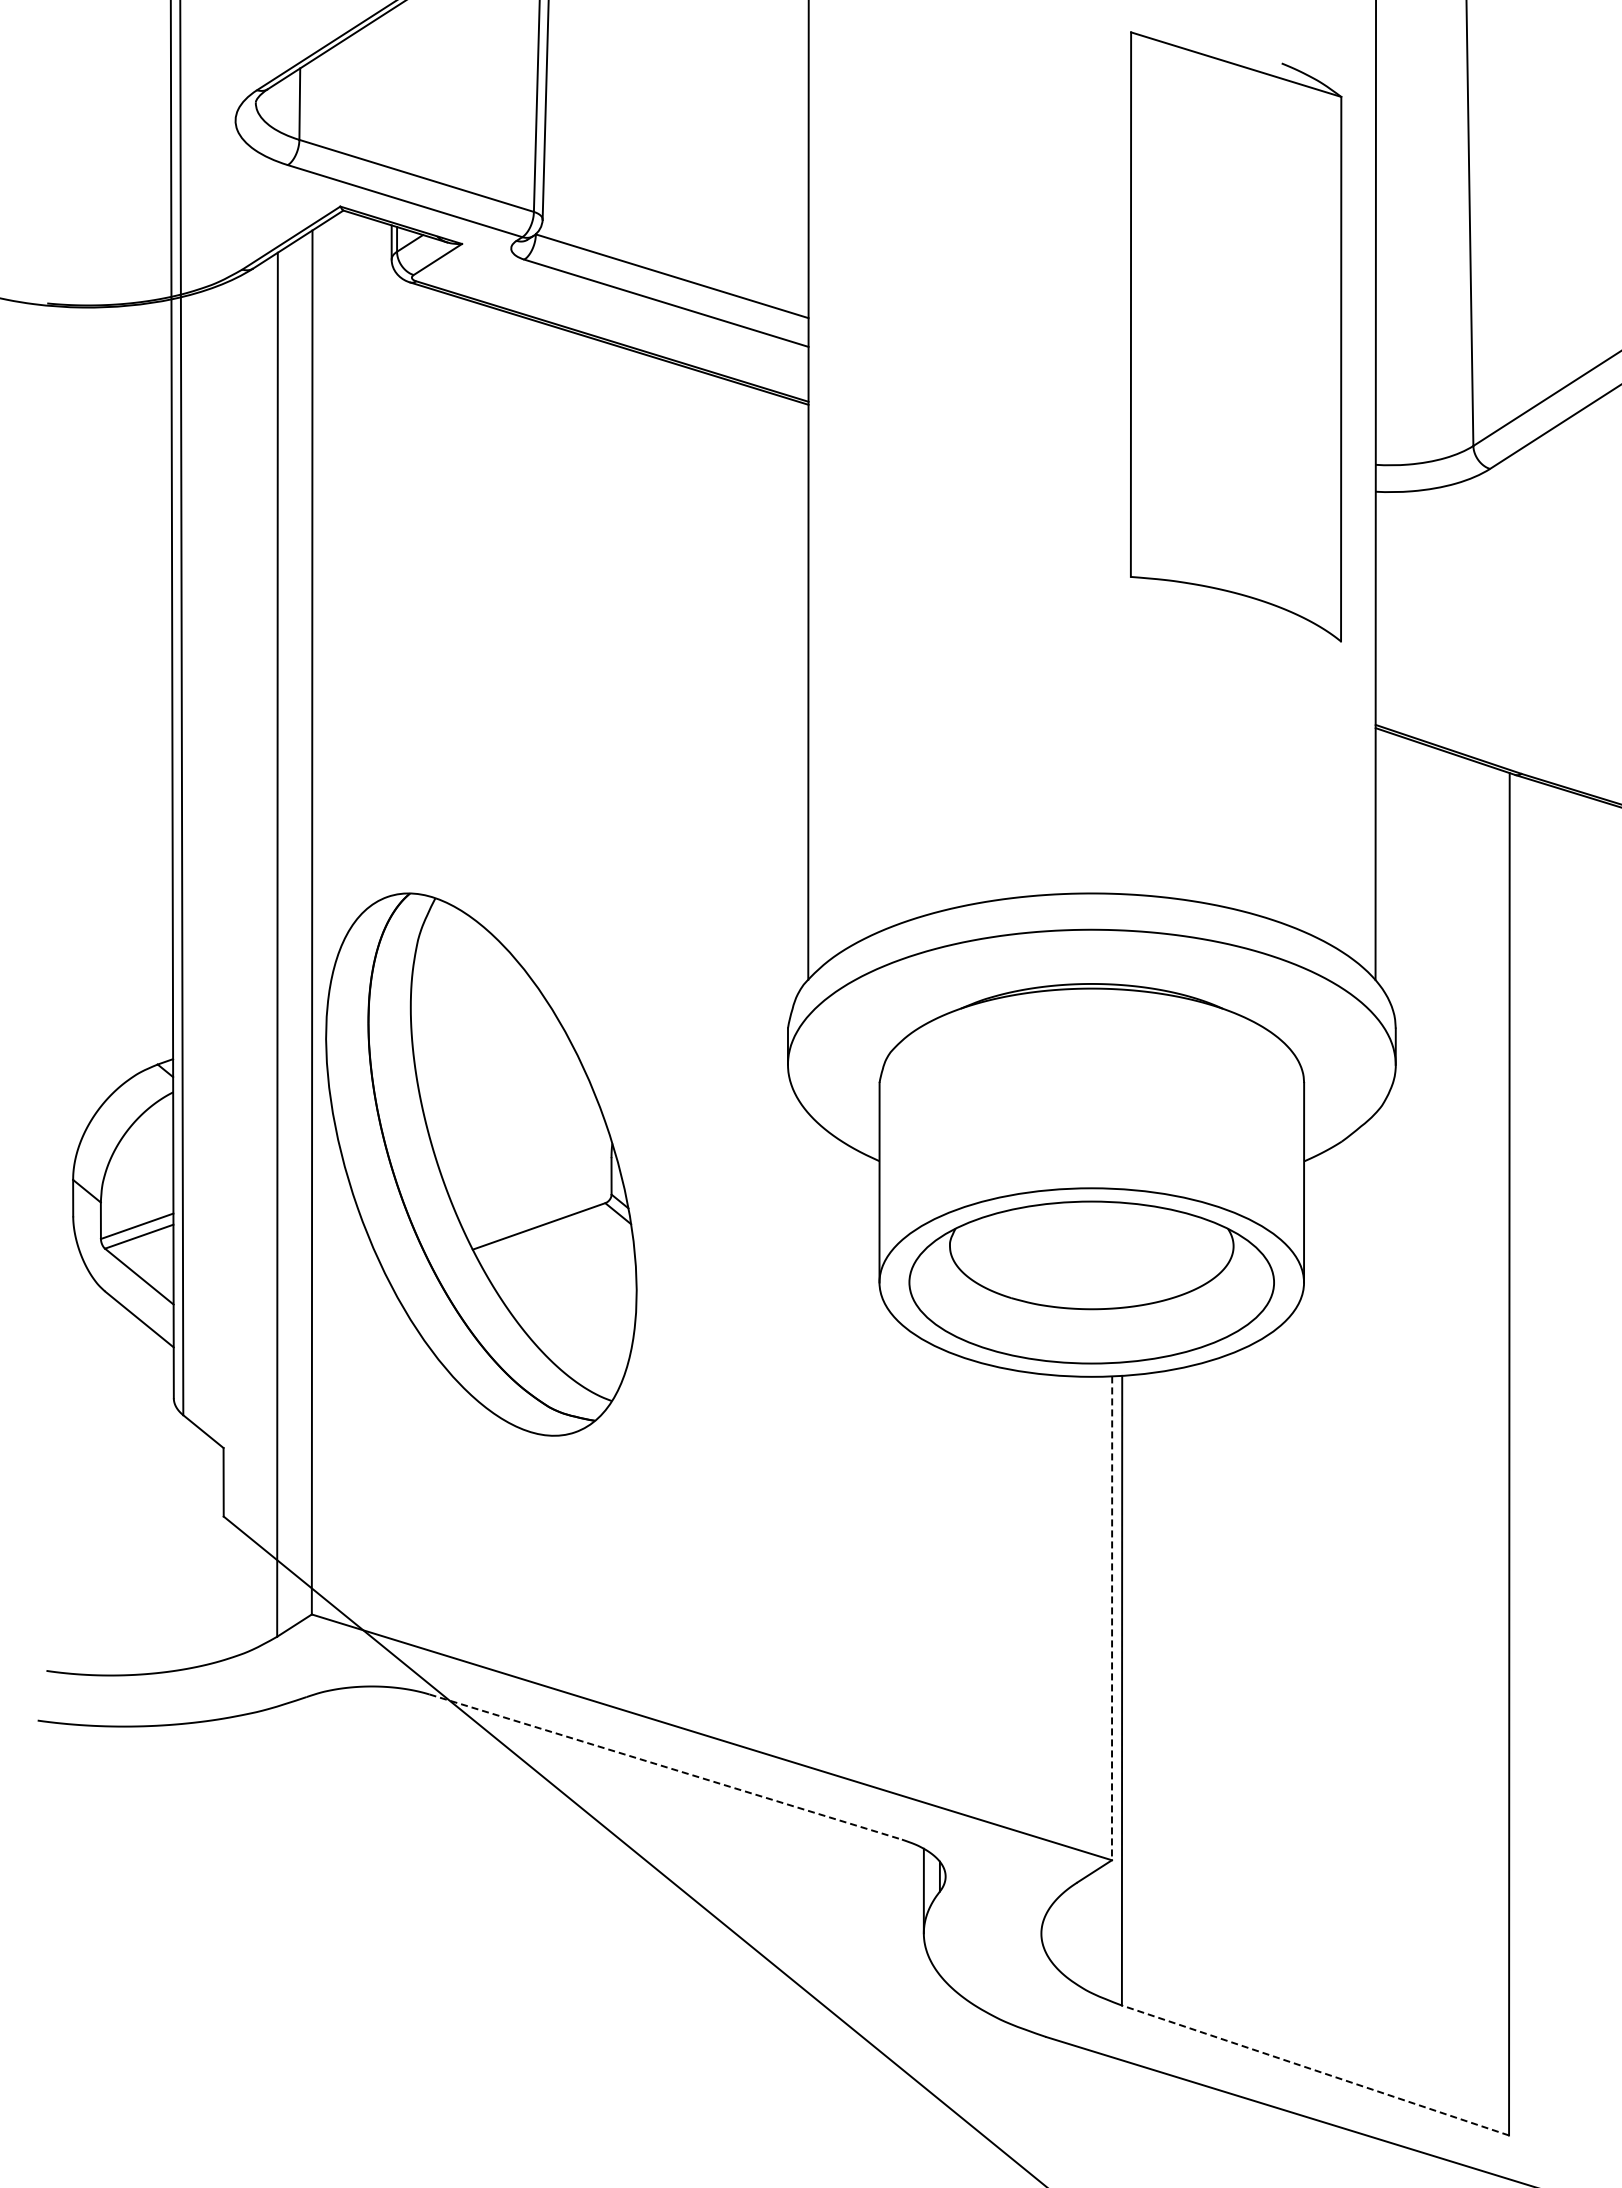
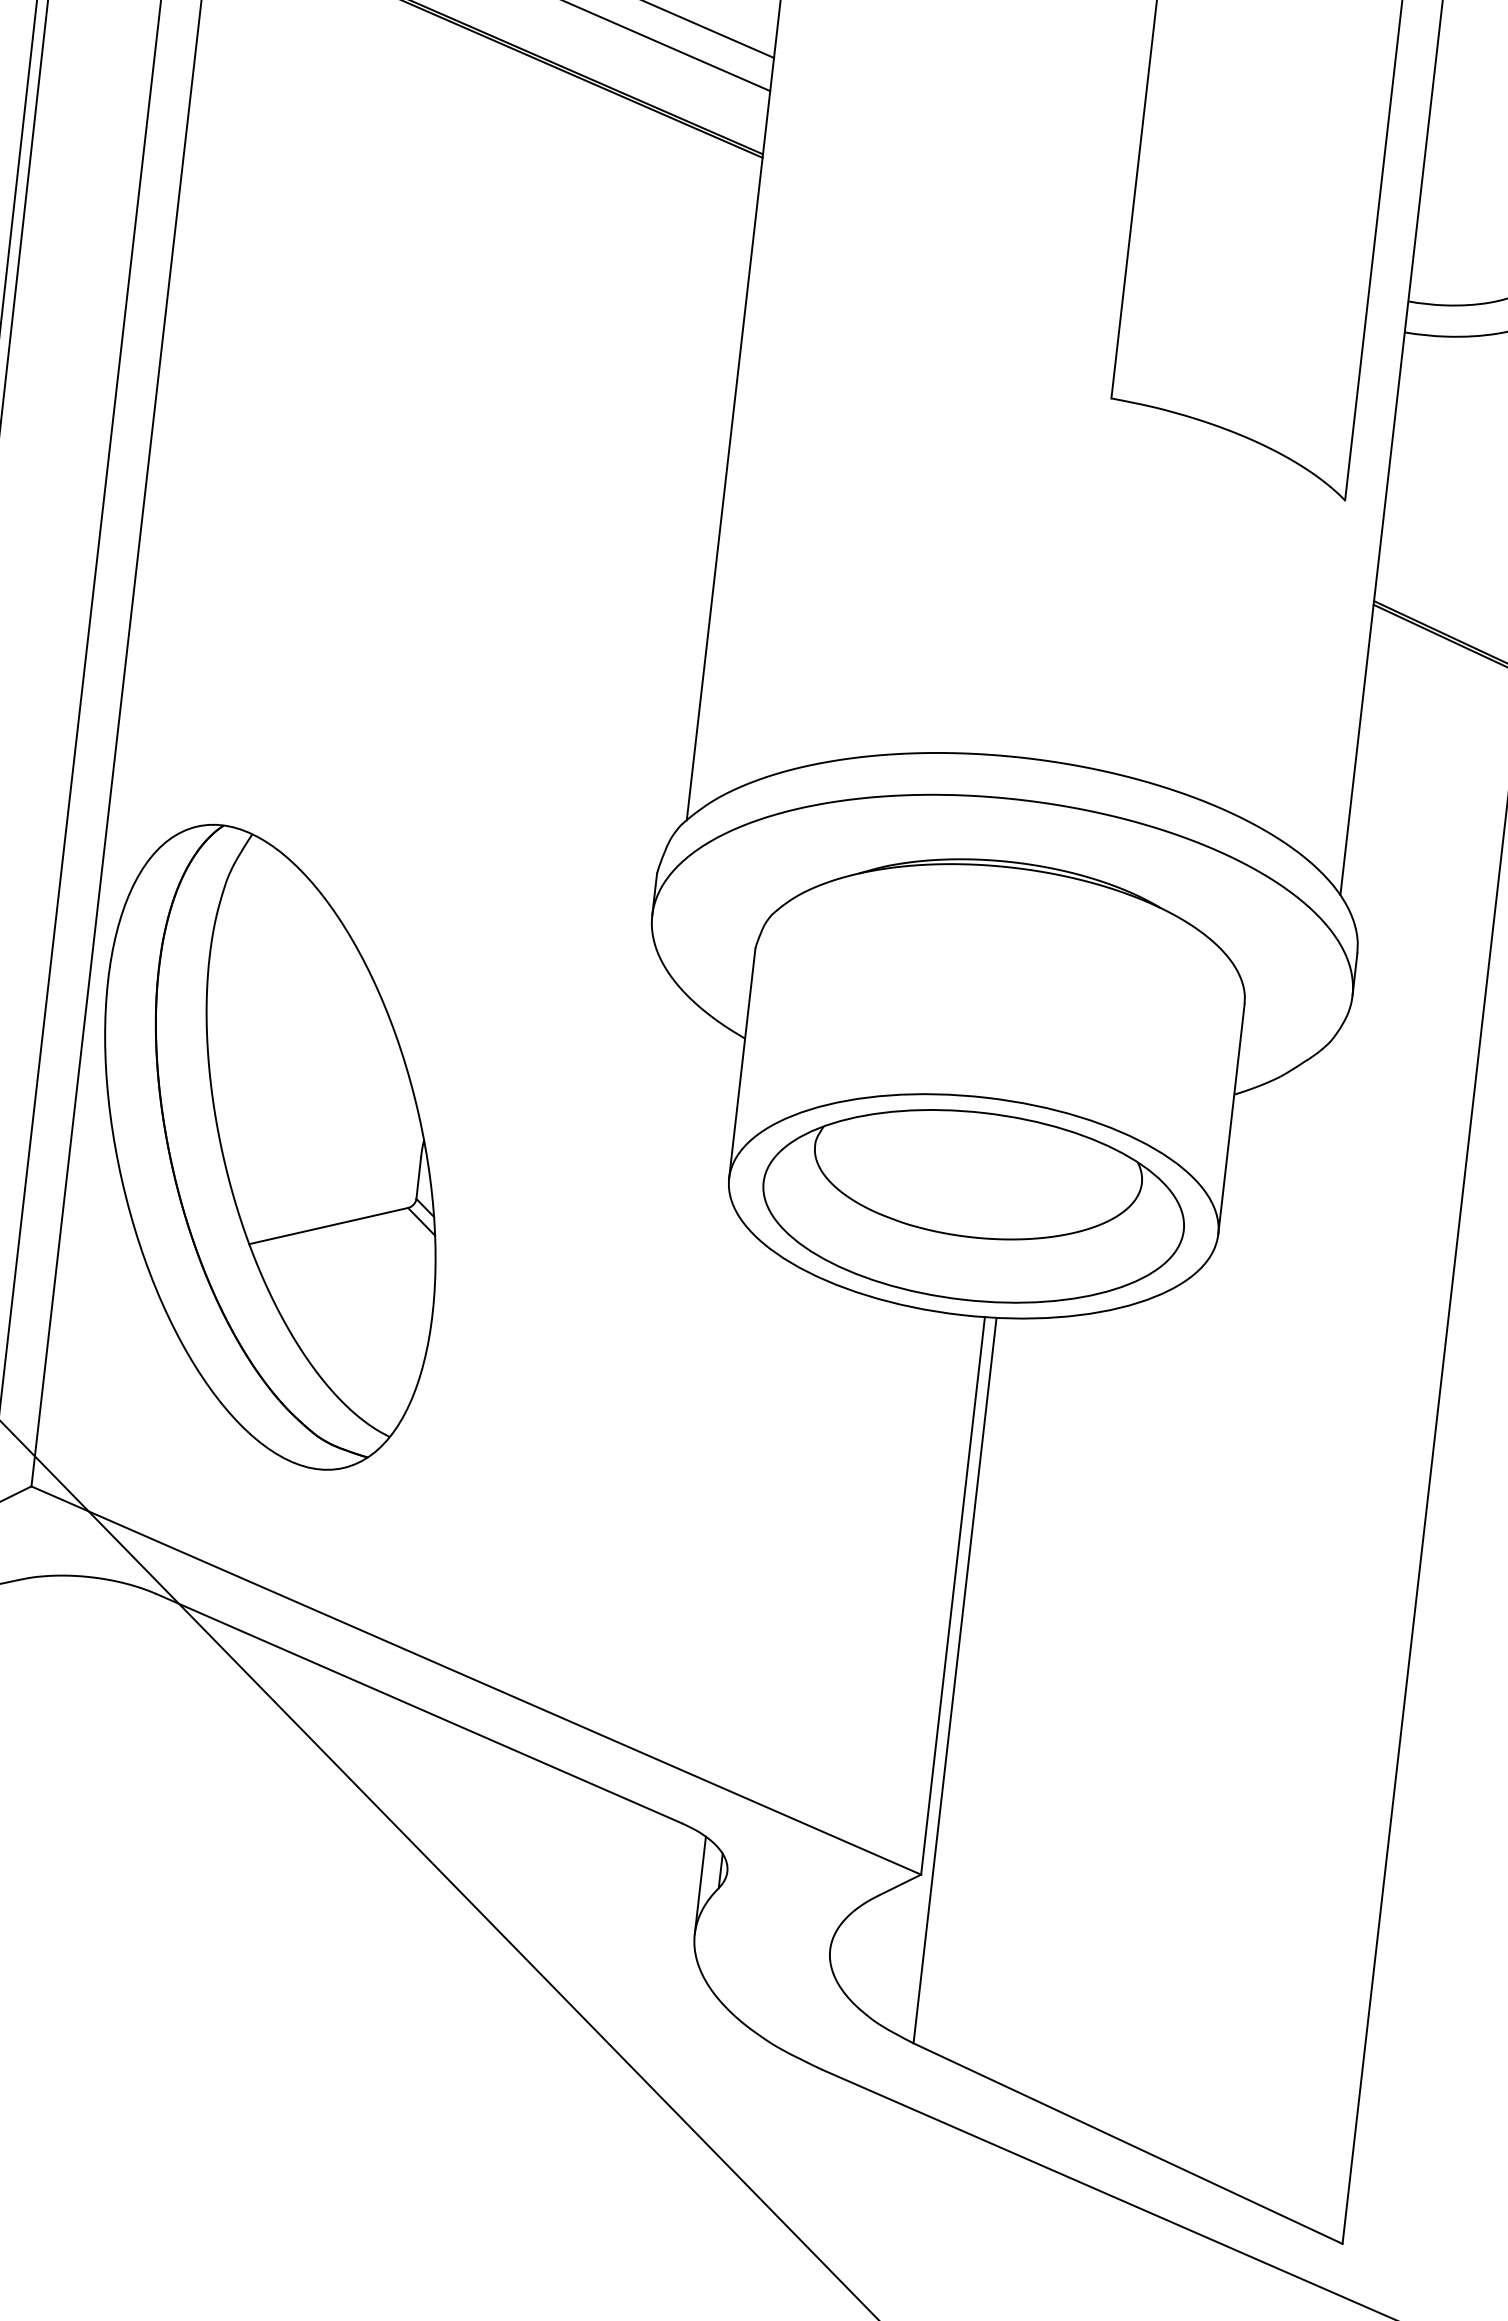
part: (481, 1164) -> (270, 1147), moved
line: (1112, 1618) -> (953, 1596), dashed -> solid
line: (666, 1767) -> (420, 1709), dashed -> solid
line: (1315, 2070) -> (1128, 2143), dashed -> solid

